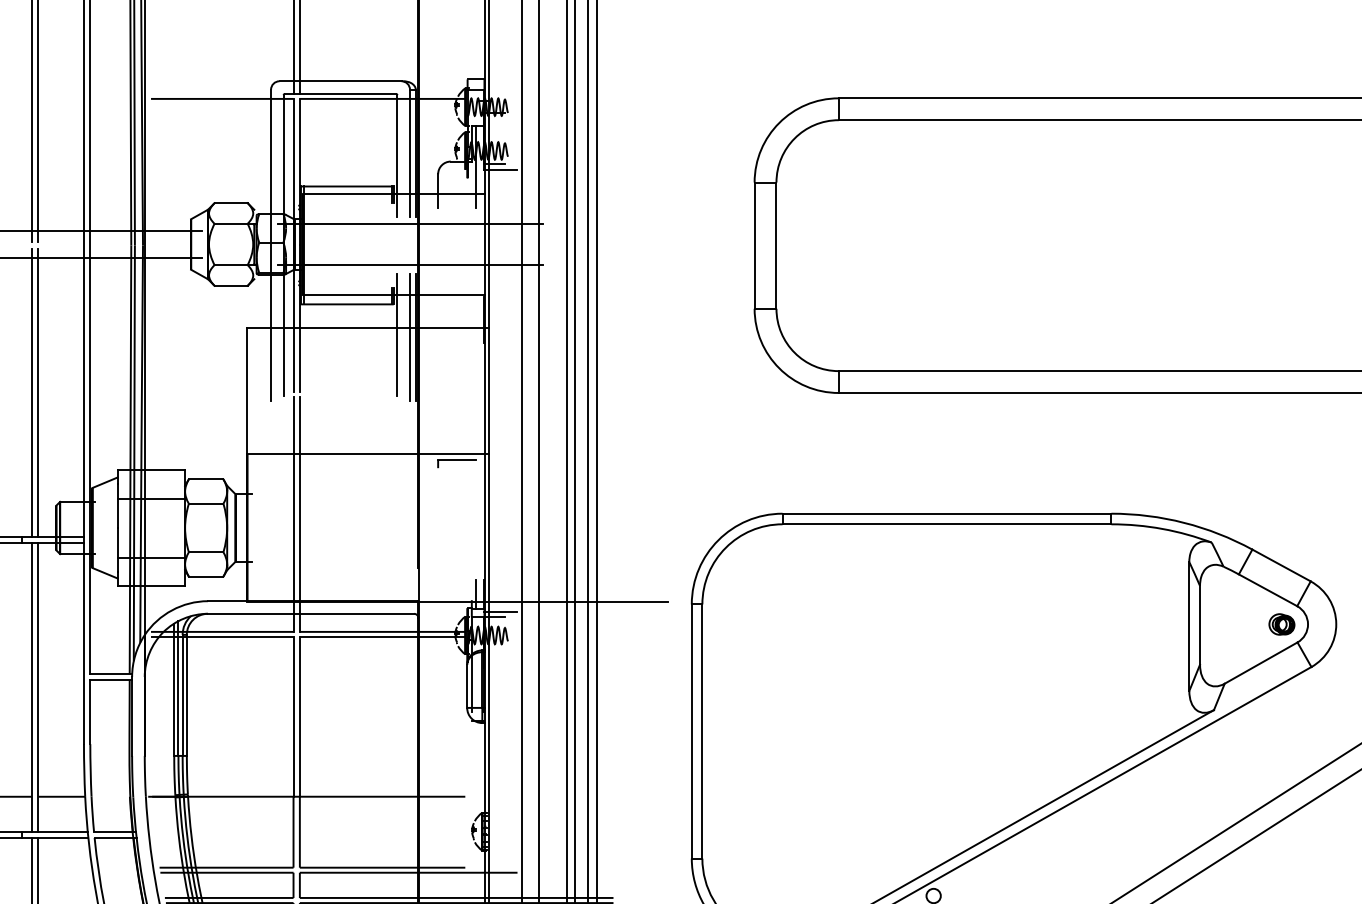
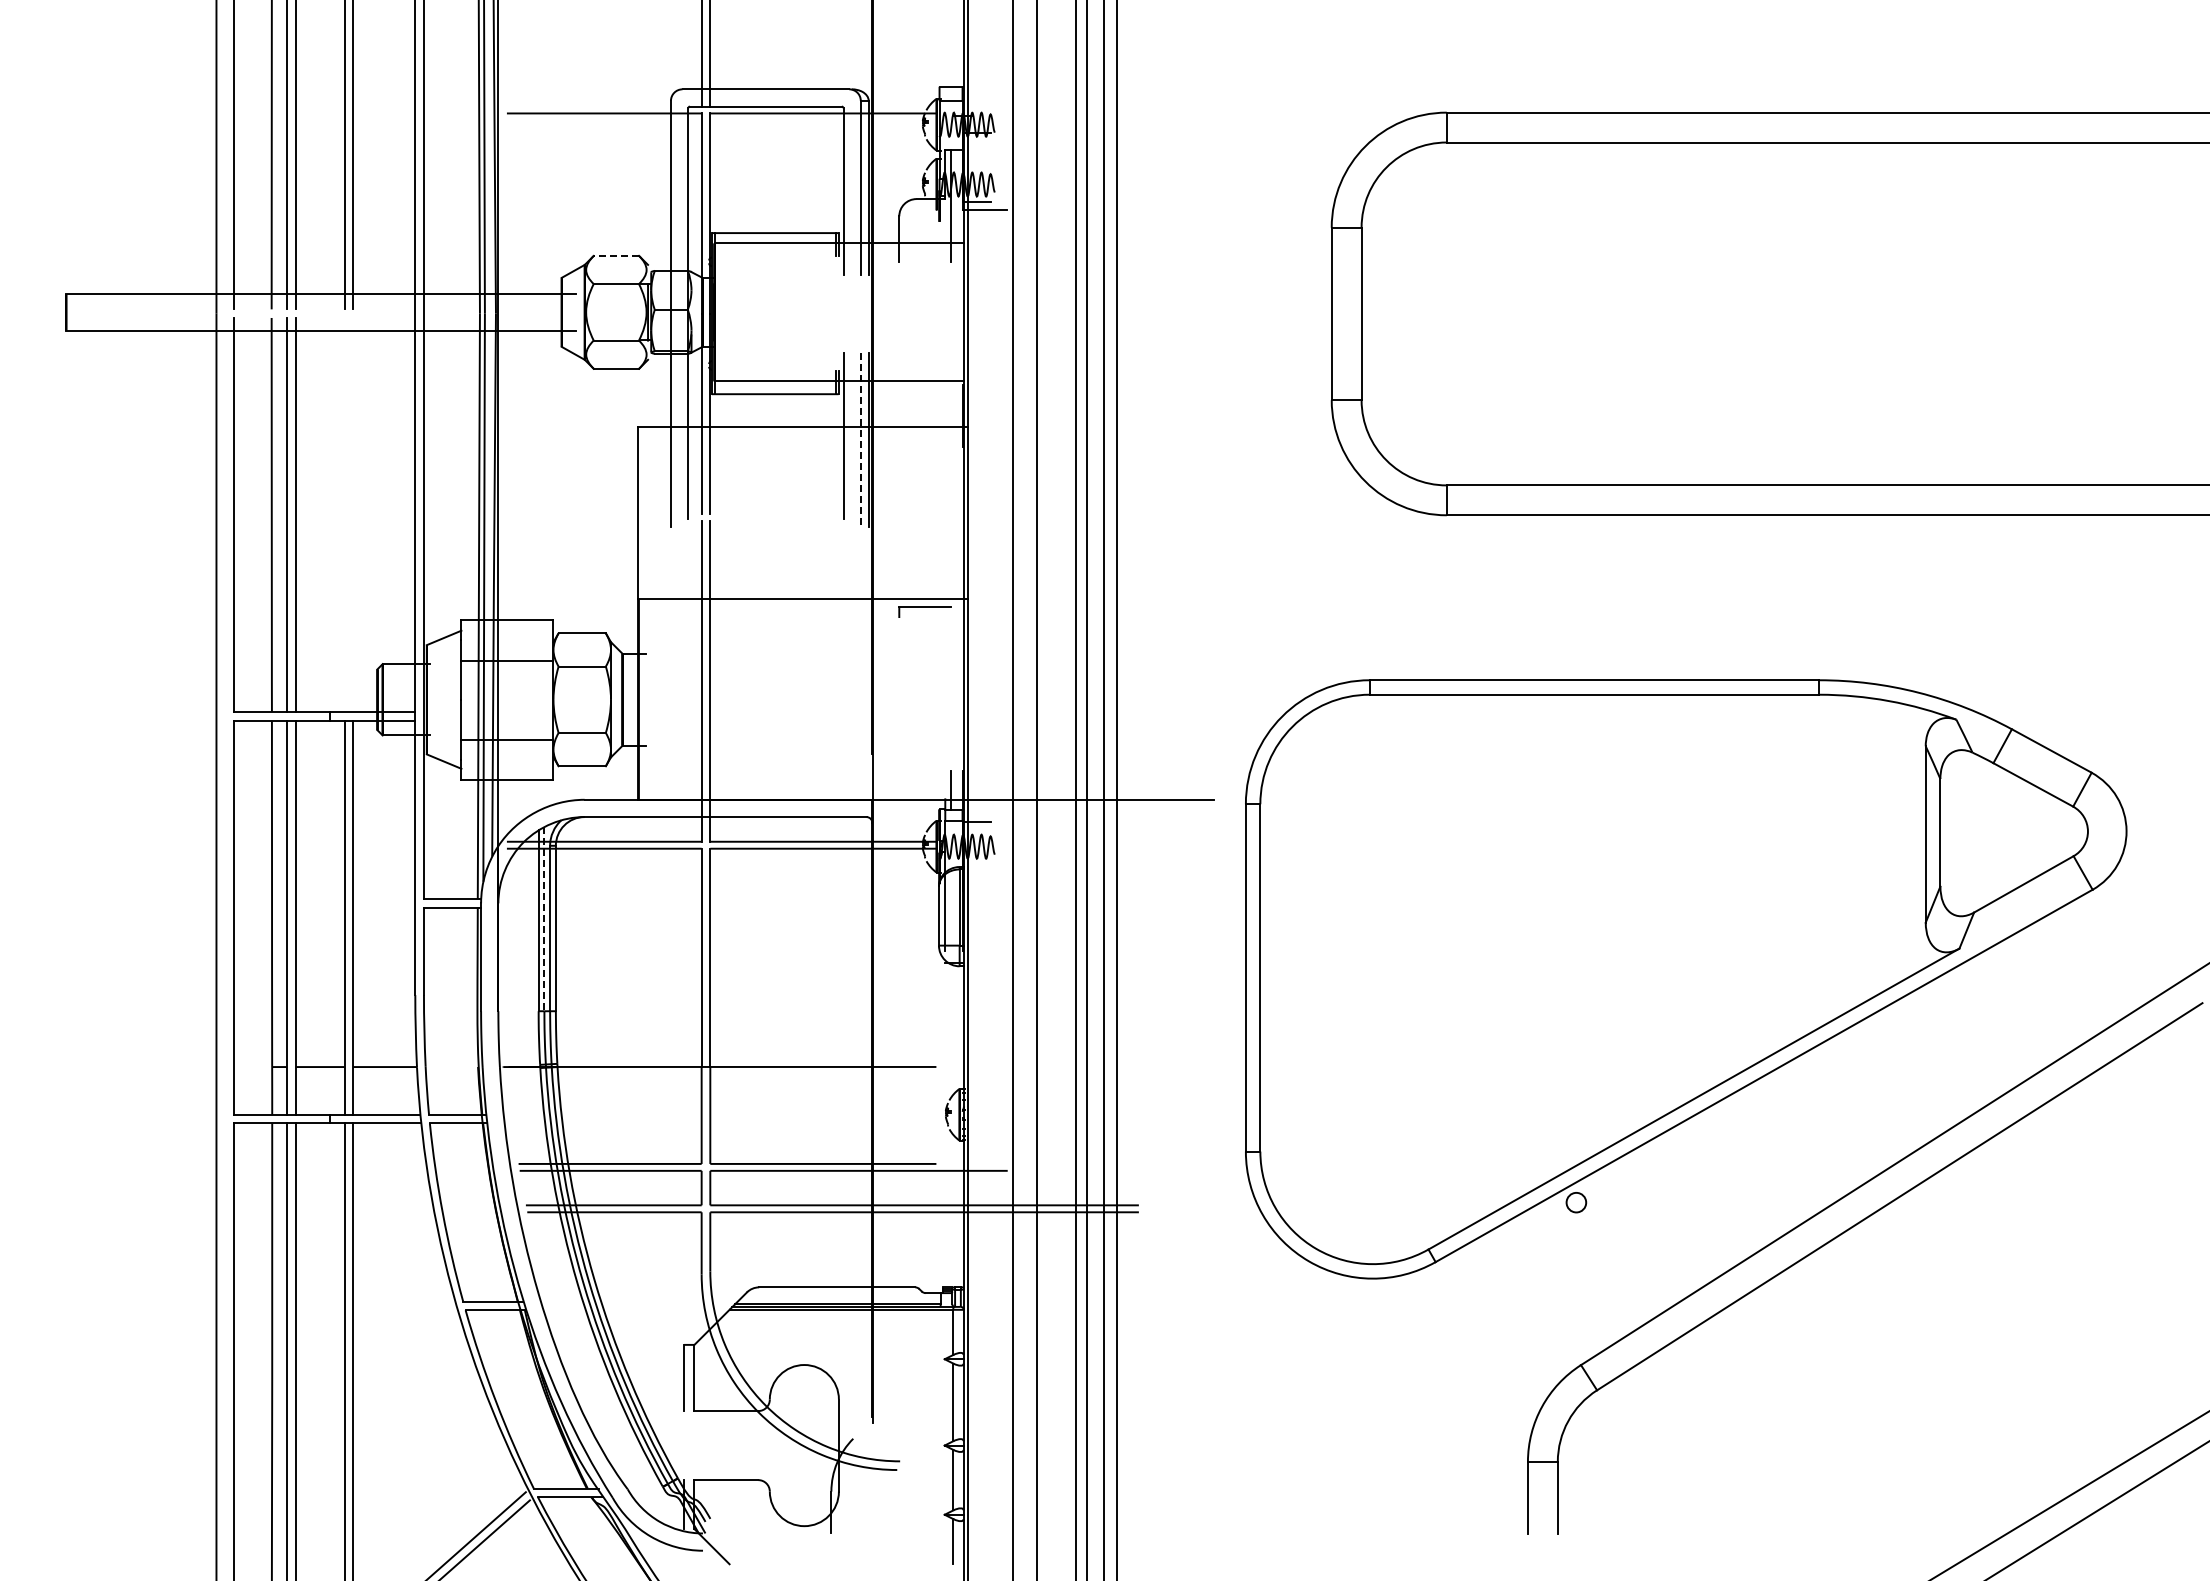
line: (231, 202) -> (616, 255), solid -> dashed
line: (409, 224) -> (860, 284), removed
line: (409, 264) -> (860, 339), removed
line: (409, 337) -> (860, 439), solid -> dashed
line: (32, 392) -> (344, 514), removed
line: (38, 392) -> (353, 514), removed
line: (500, 611) -> (984, 813), removed
part: (1282, 624) -> (2052, 831), removed
line: (178, 688) -> (544, 919), solid -> dashed

